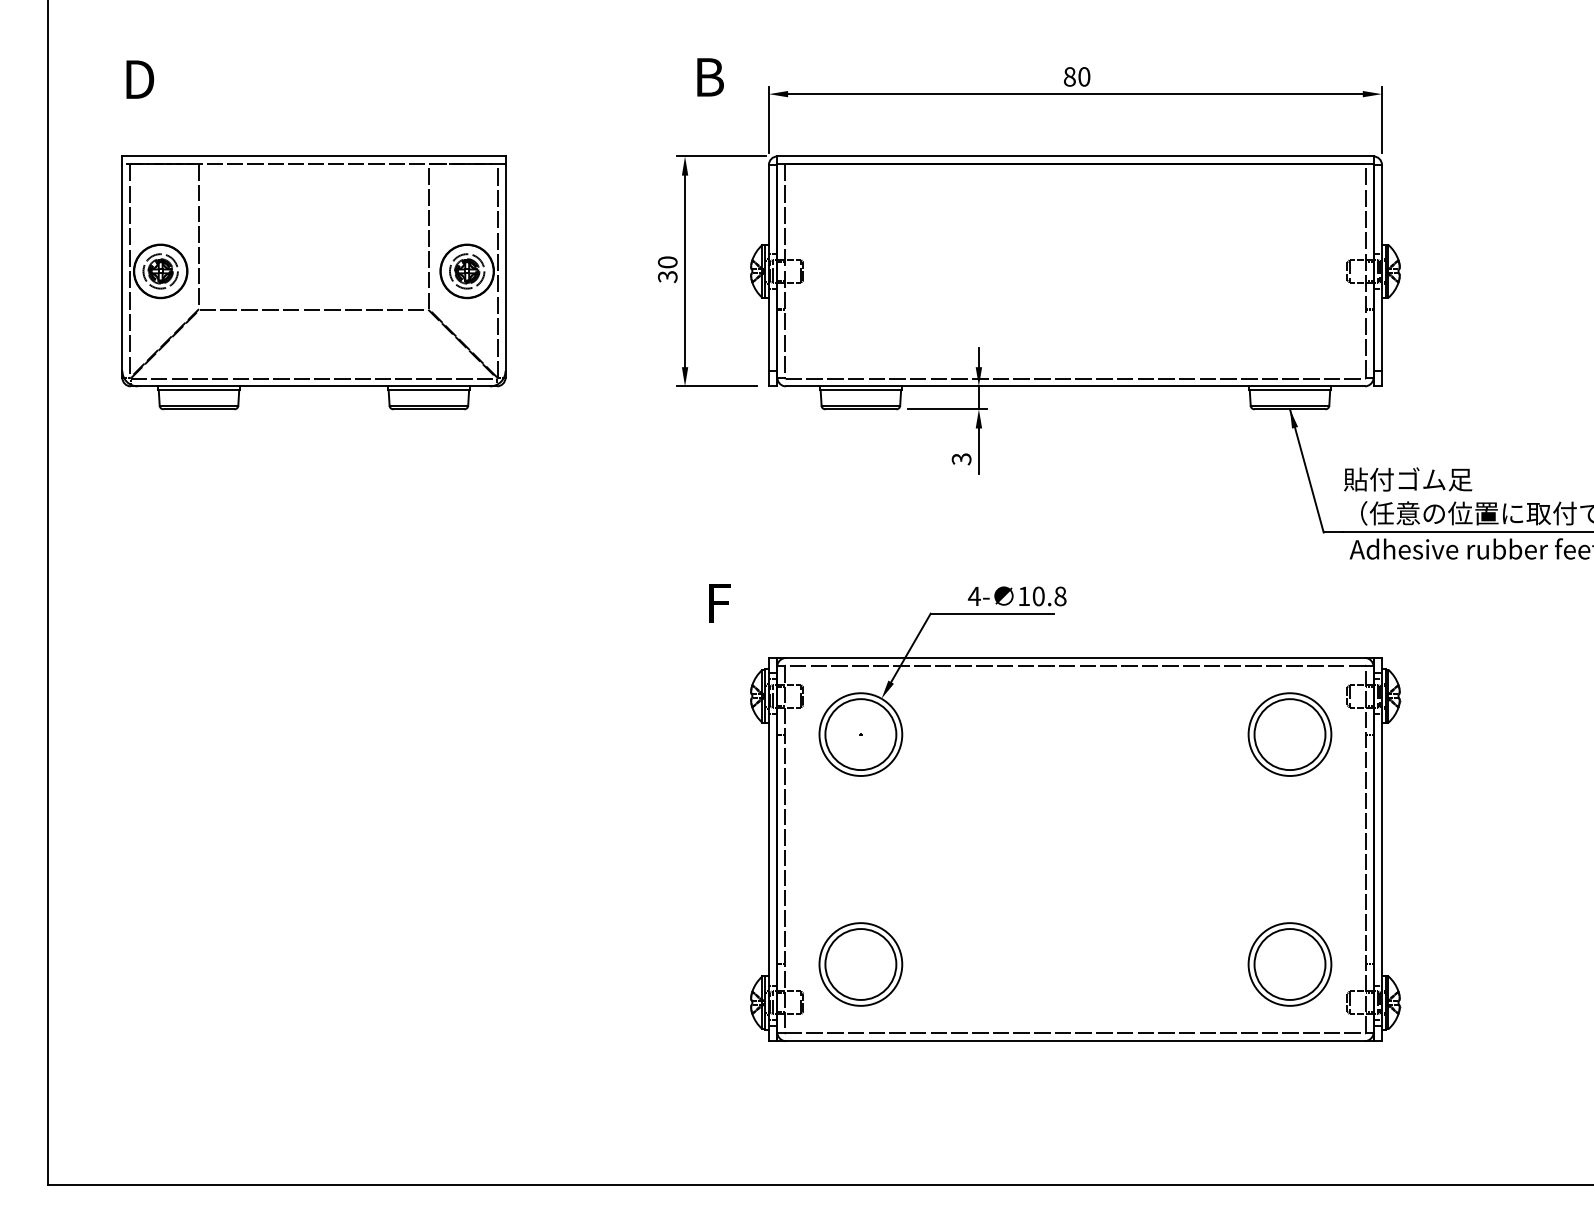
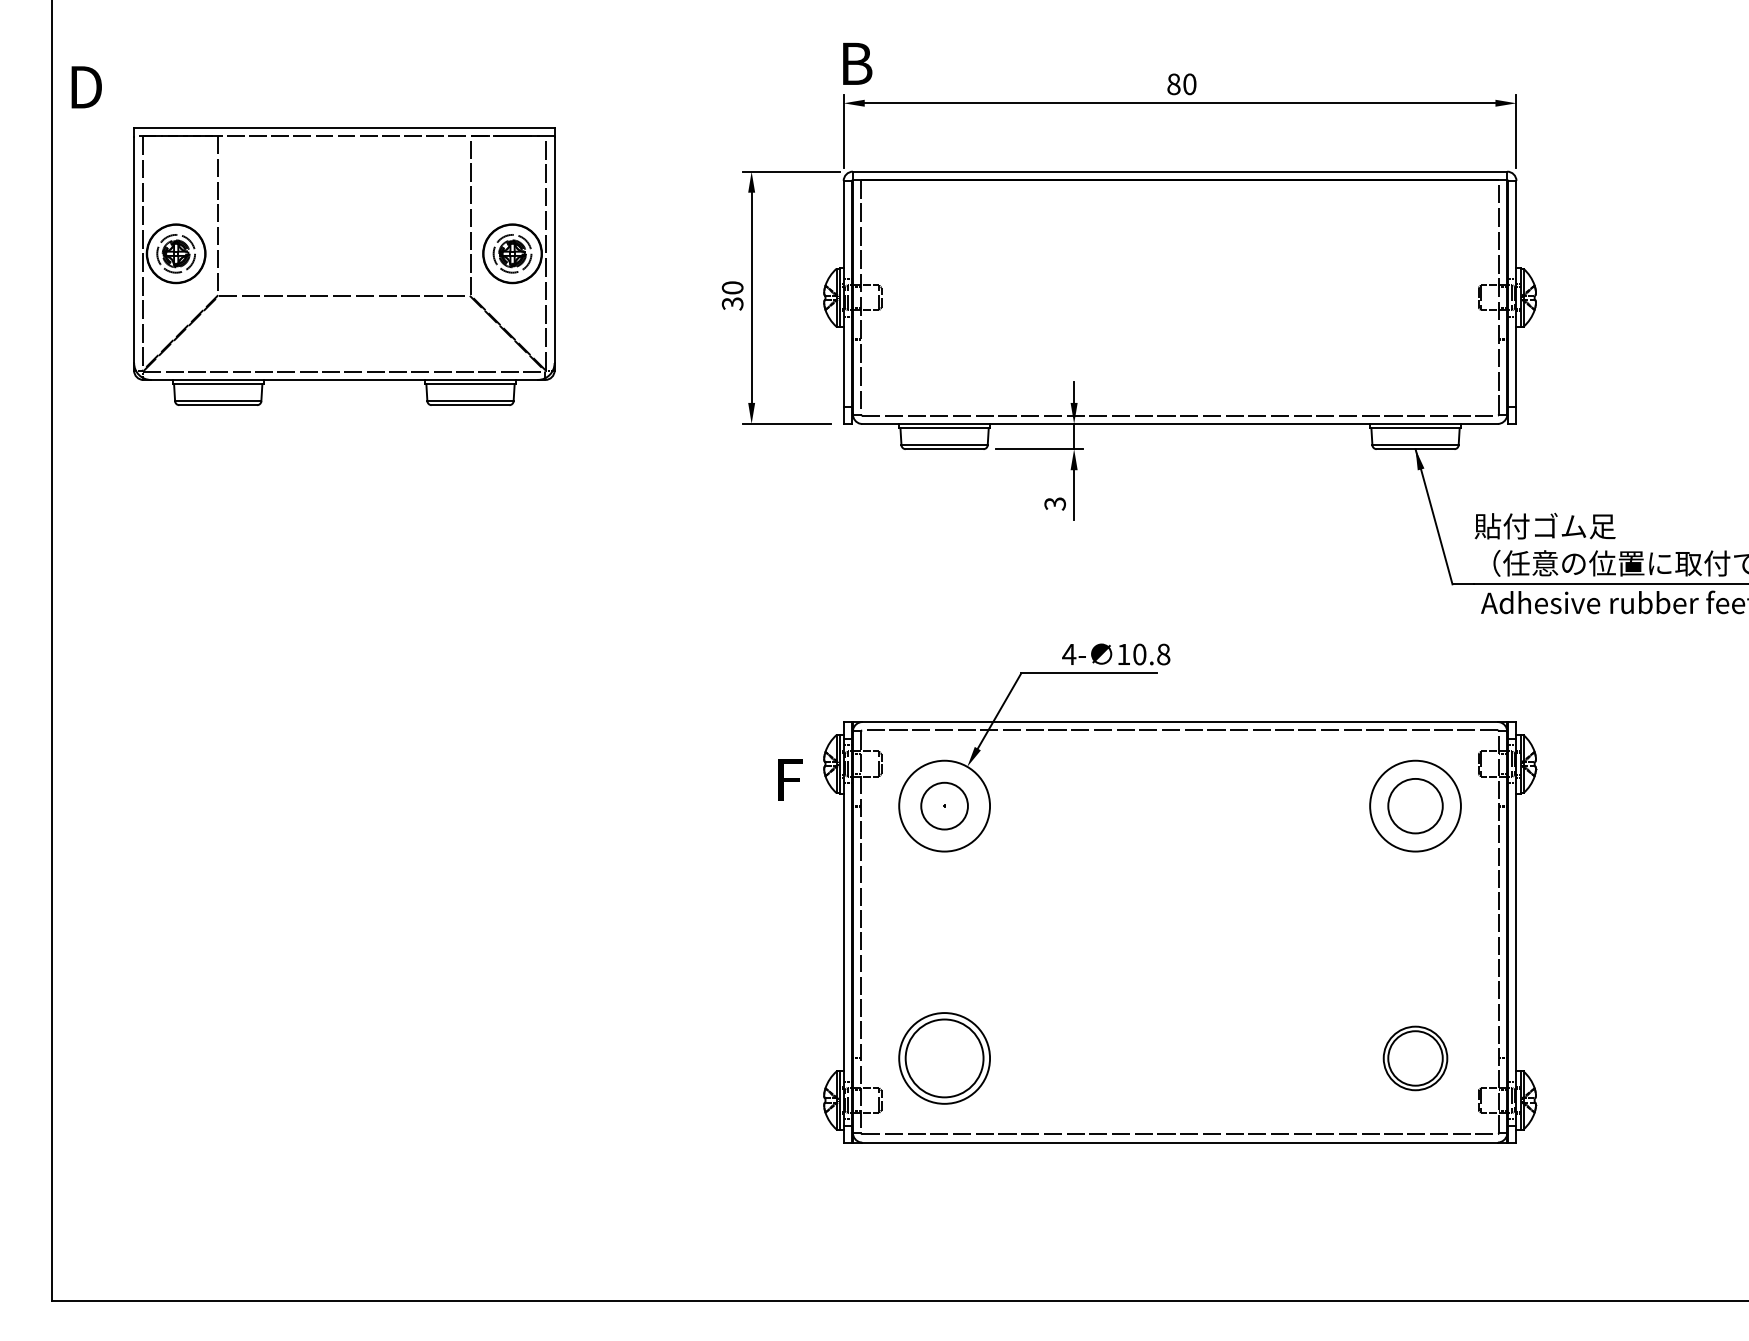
text: (710, 77) -> (857, 63), moved
text: (140, 79) -> (86, 87), moved
part: (314, 282) -> (344, 266), moved
text: (720, 602) -> (790, 779), moved
circle: (860, 734) -> (944, 806), size x0.6
circle: (1289, 734) -> (1415, 806), size x0.7
part: (1289, 964) -> (1415, 1058), size x0.7

